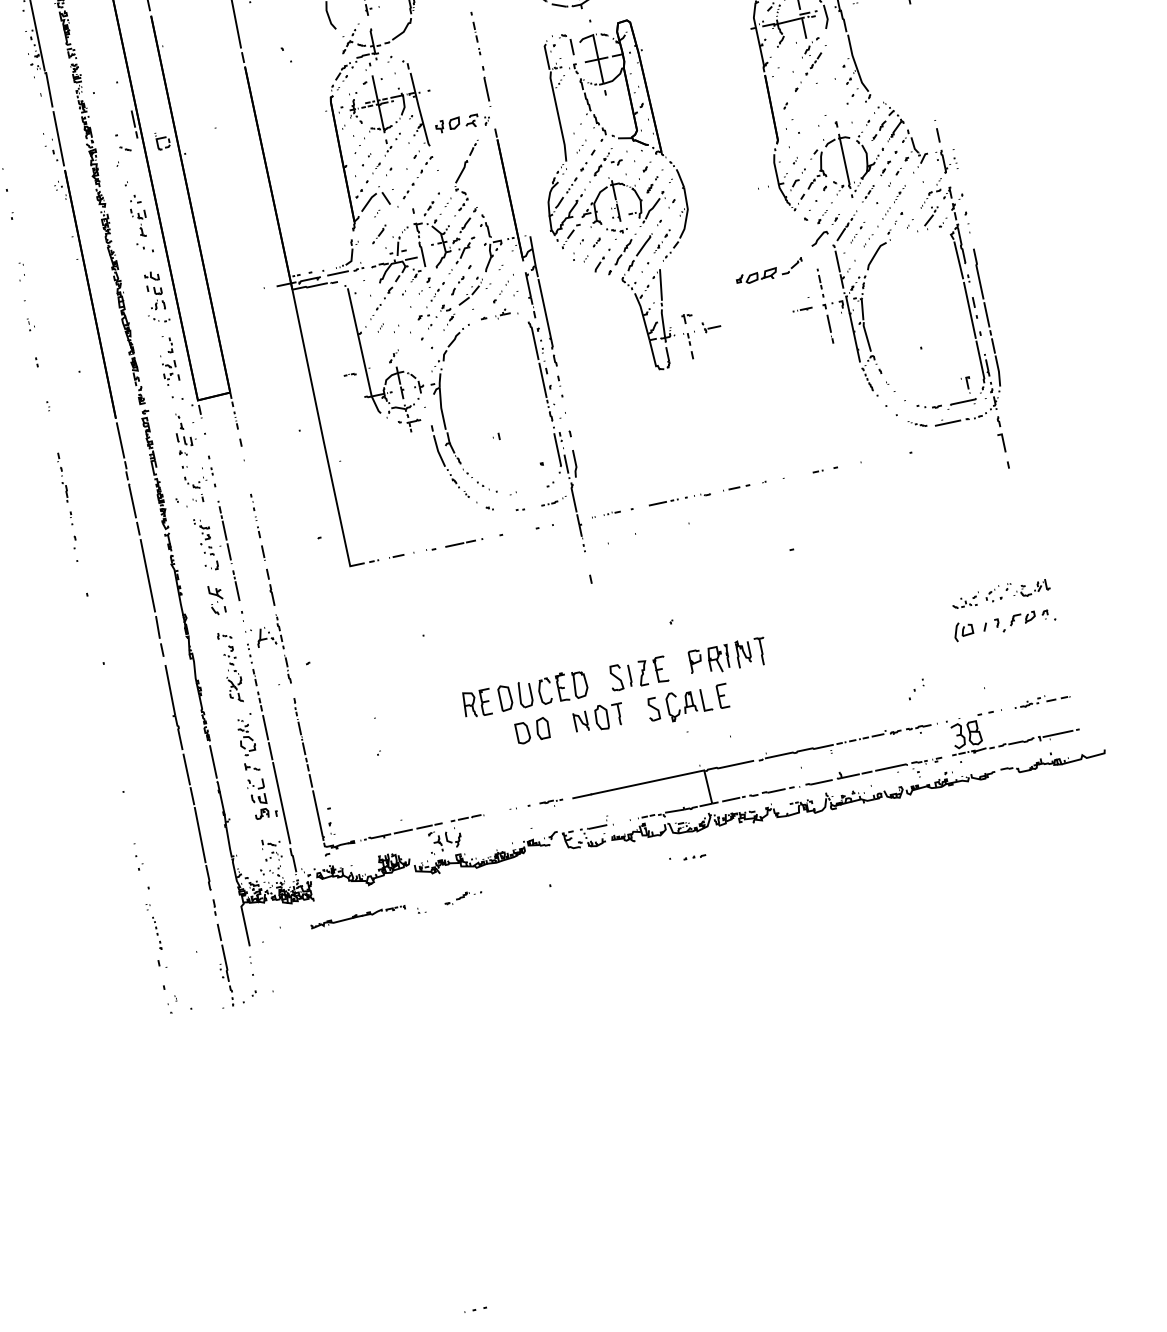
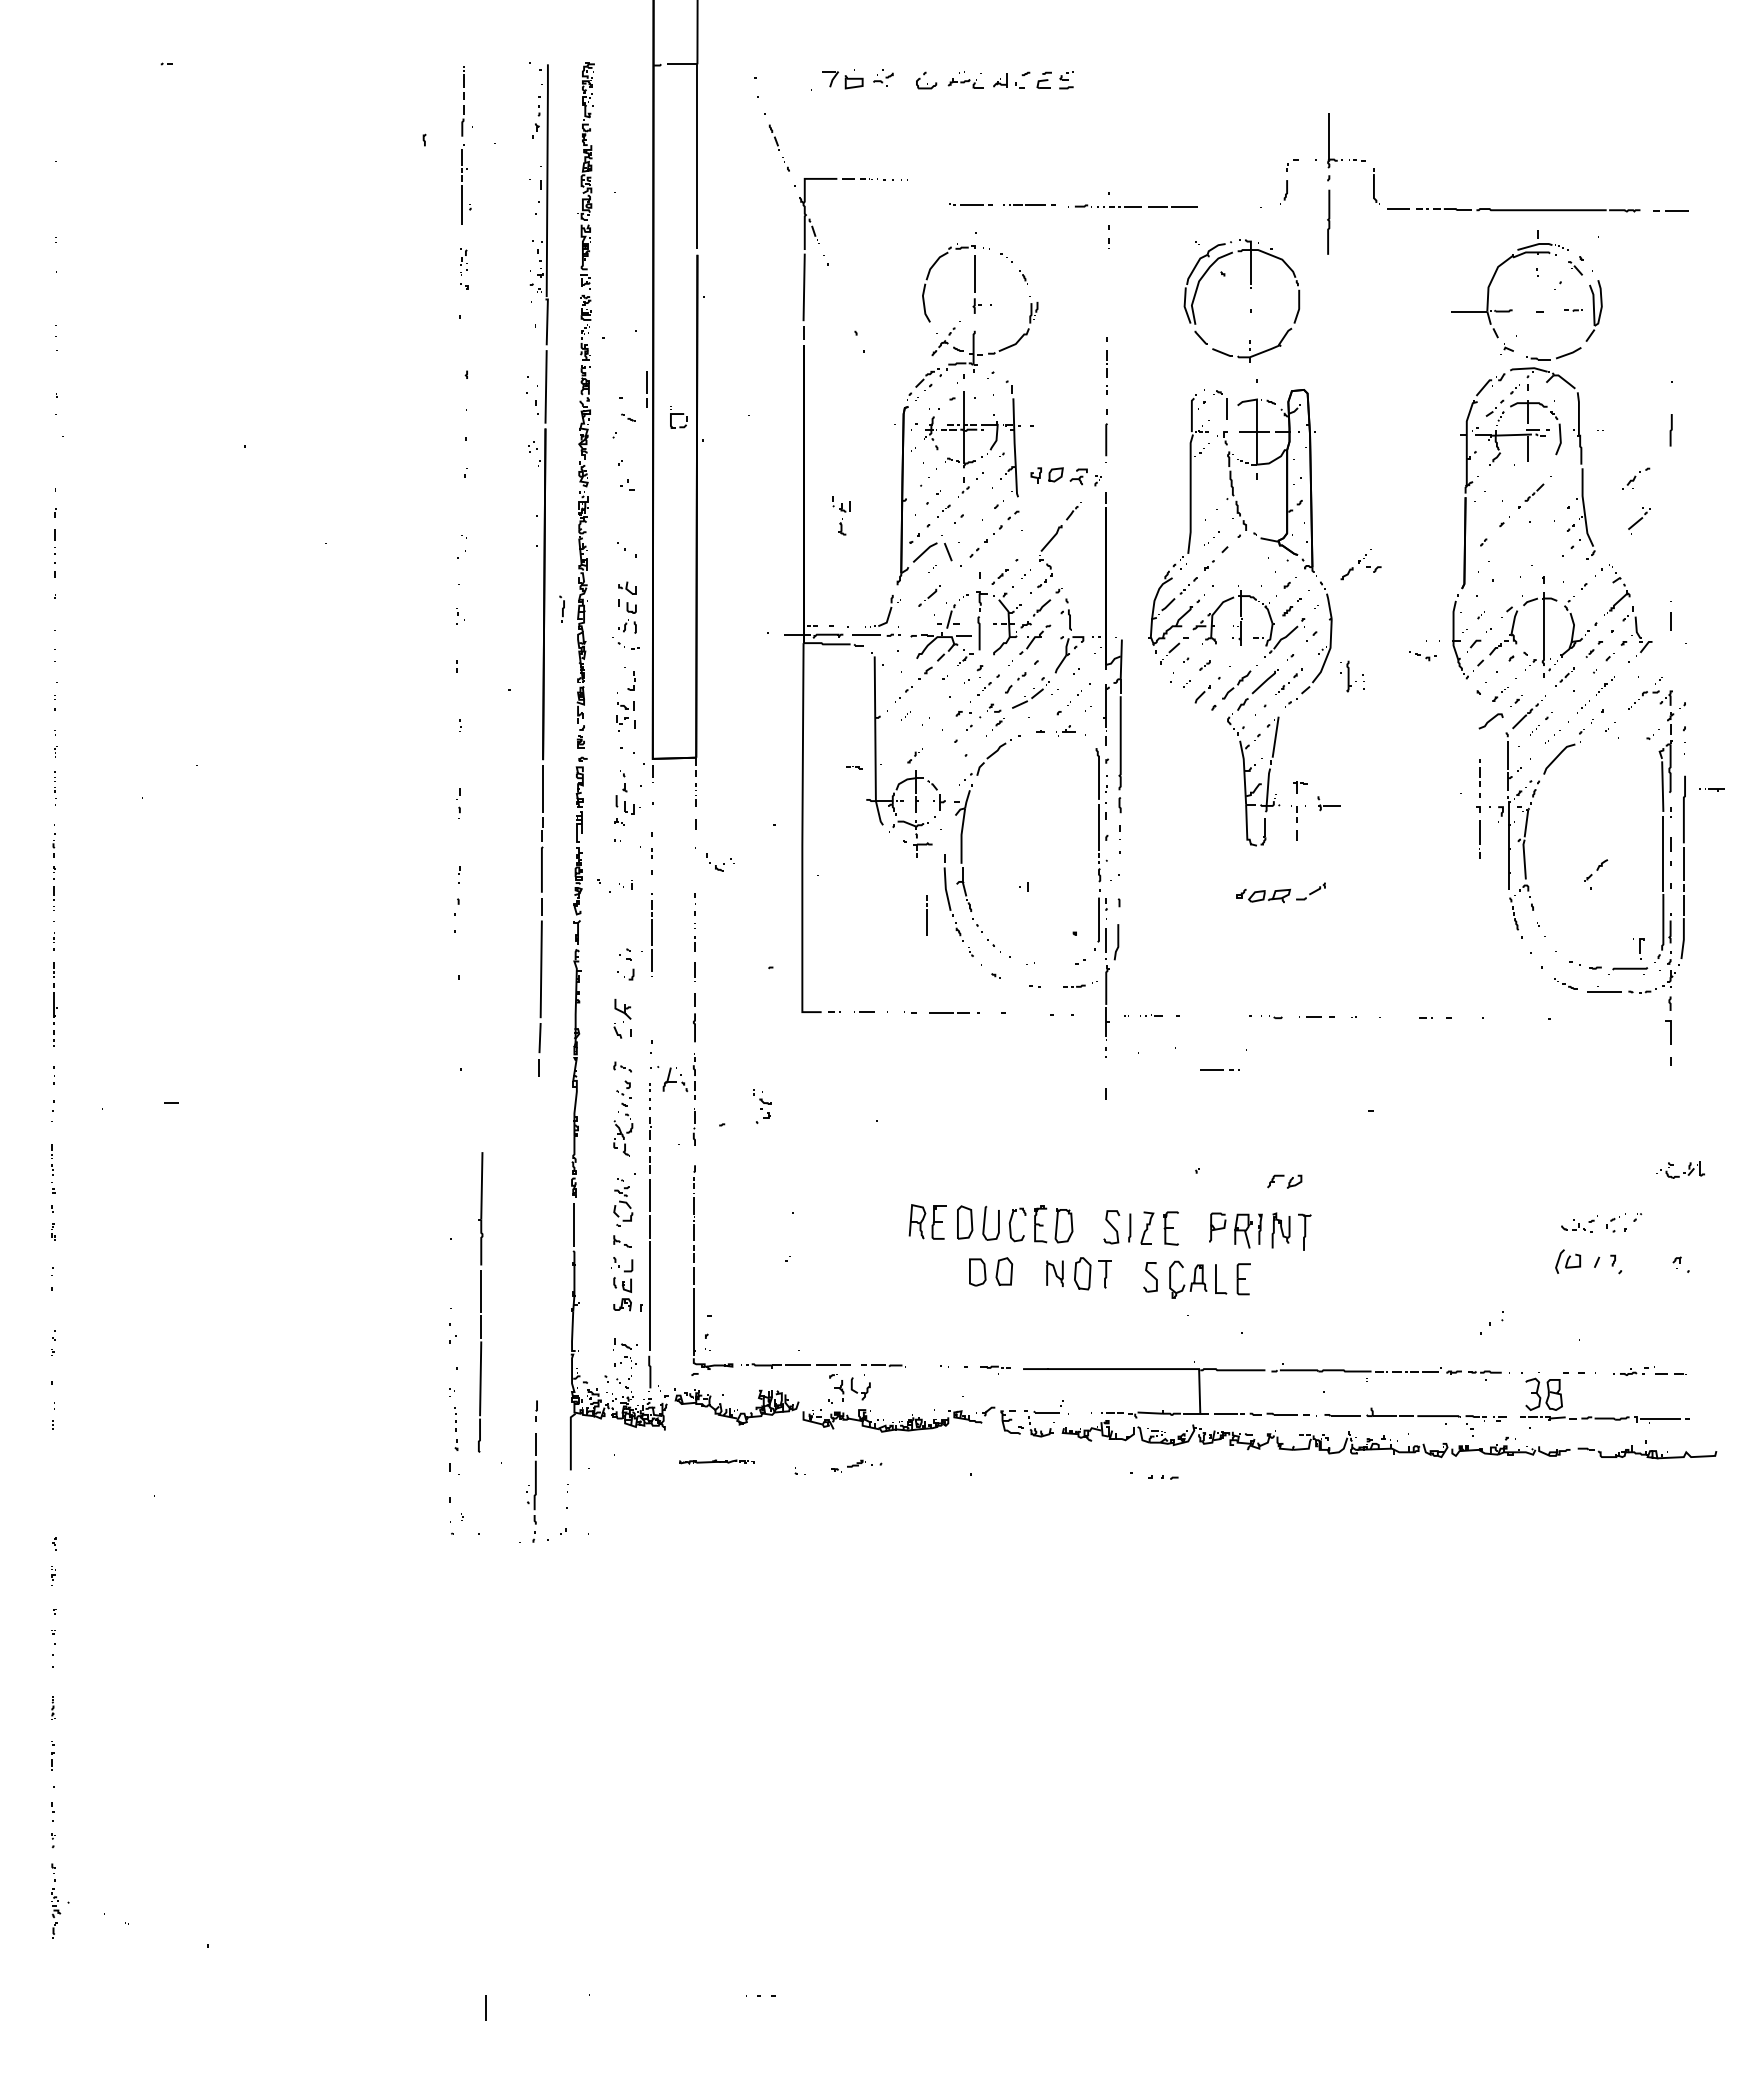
part: (810, 47) -> (1636, 478), moved
part: (879, 130) -> (1596, 870), moved
part: (606, 161) -> (1360, 564), moved
part: (946, 161) -> (1352, 676), moved
part: (931, 217) -> (1639, 520), moved
part: (140, 222) -> (841, 515), moved
part: (617, 231) -> (1422, 656), moved
part: (769, 271) -> (1280, 892), moved
part: (802, 309) -> (1711, 789), moved
part: (196, 481) -> (720, 862), moved
part: (65, 491) -> (561, 608), moved
line: (663, 502) -> (1219, 1069), moved
part: (202, 531) -> (762, 1106), moved
line: (236, 586) -> (926, 915), moved
part: (1031, 588) -> (1680, 1169), moved
part: (1022, 618) -> (1284, 1181), moved
part: (187, 777) -> (480, 1302), moved
part: (357, 916) -> (716, 1461), size x0.6

